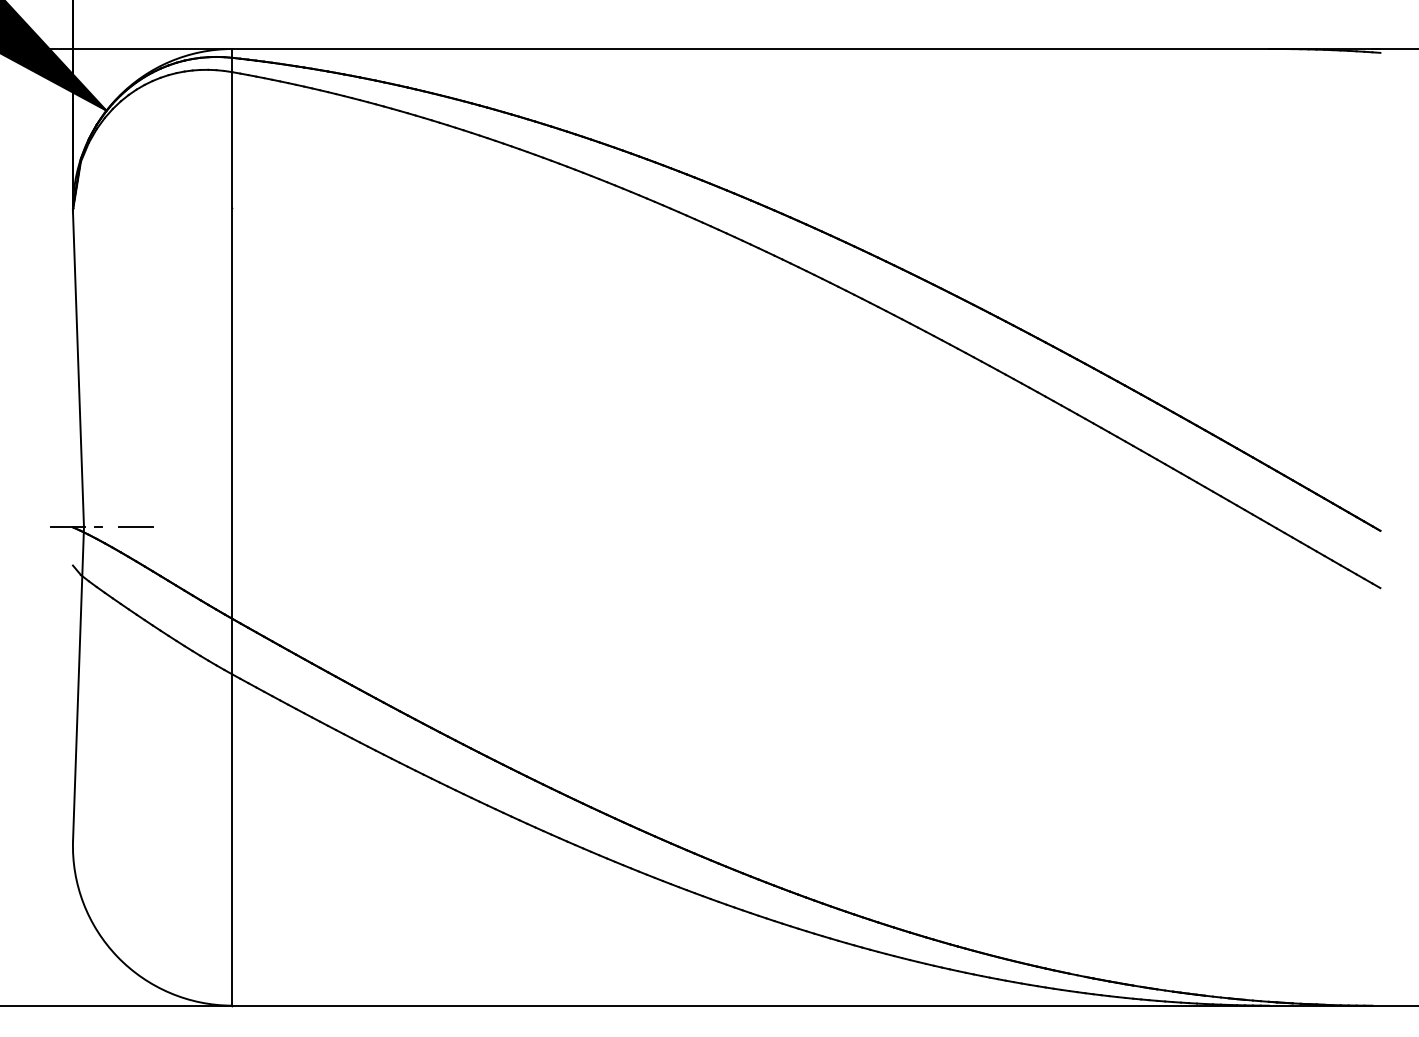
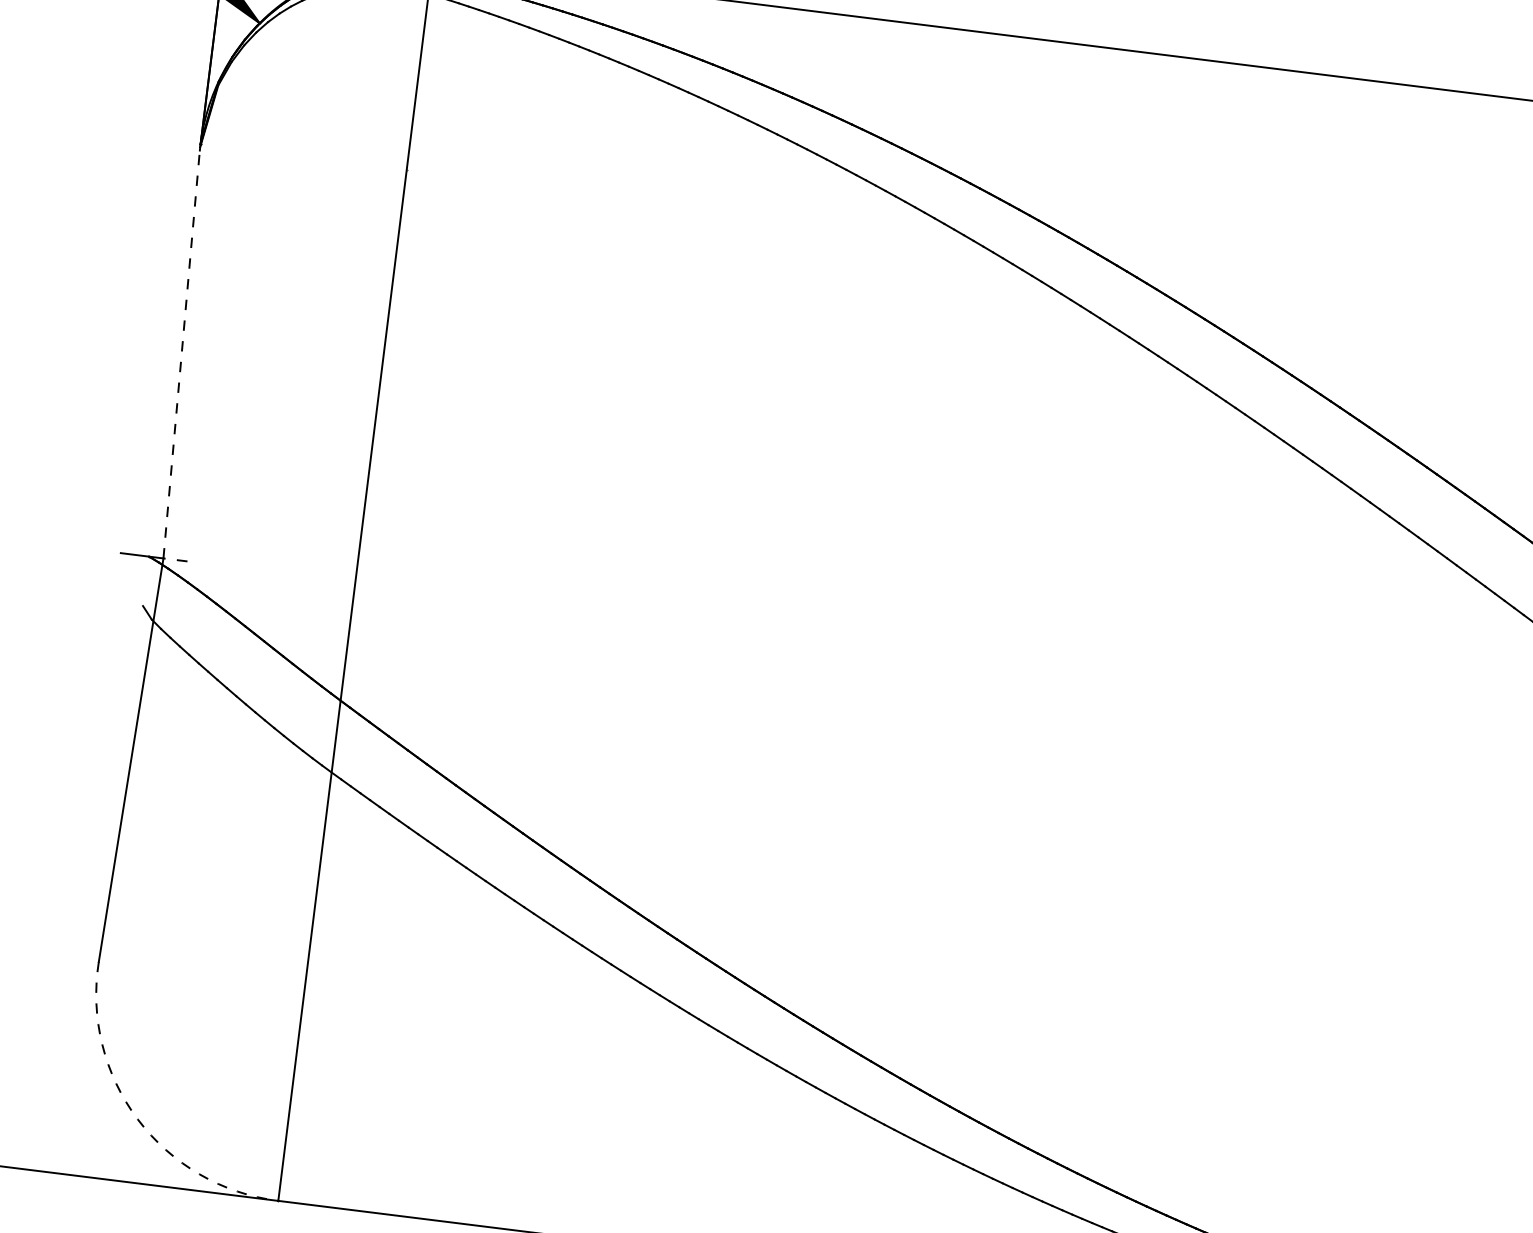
line: (78, 370) -> (181, 354), solid -> dashed
line: (135, 526) -> (230, 565), removed
arc: (117, 956) -> (137, 1118), solid -> dashed

